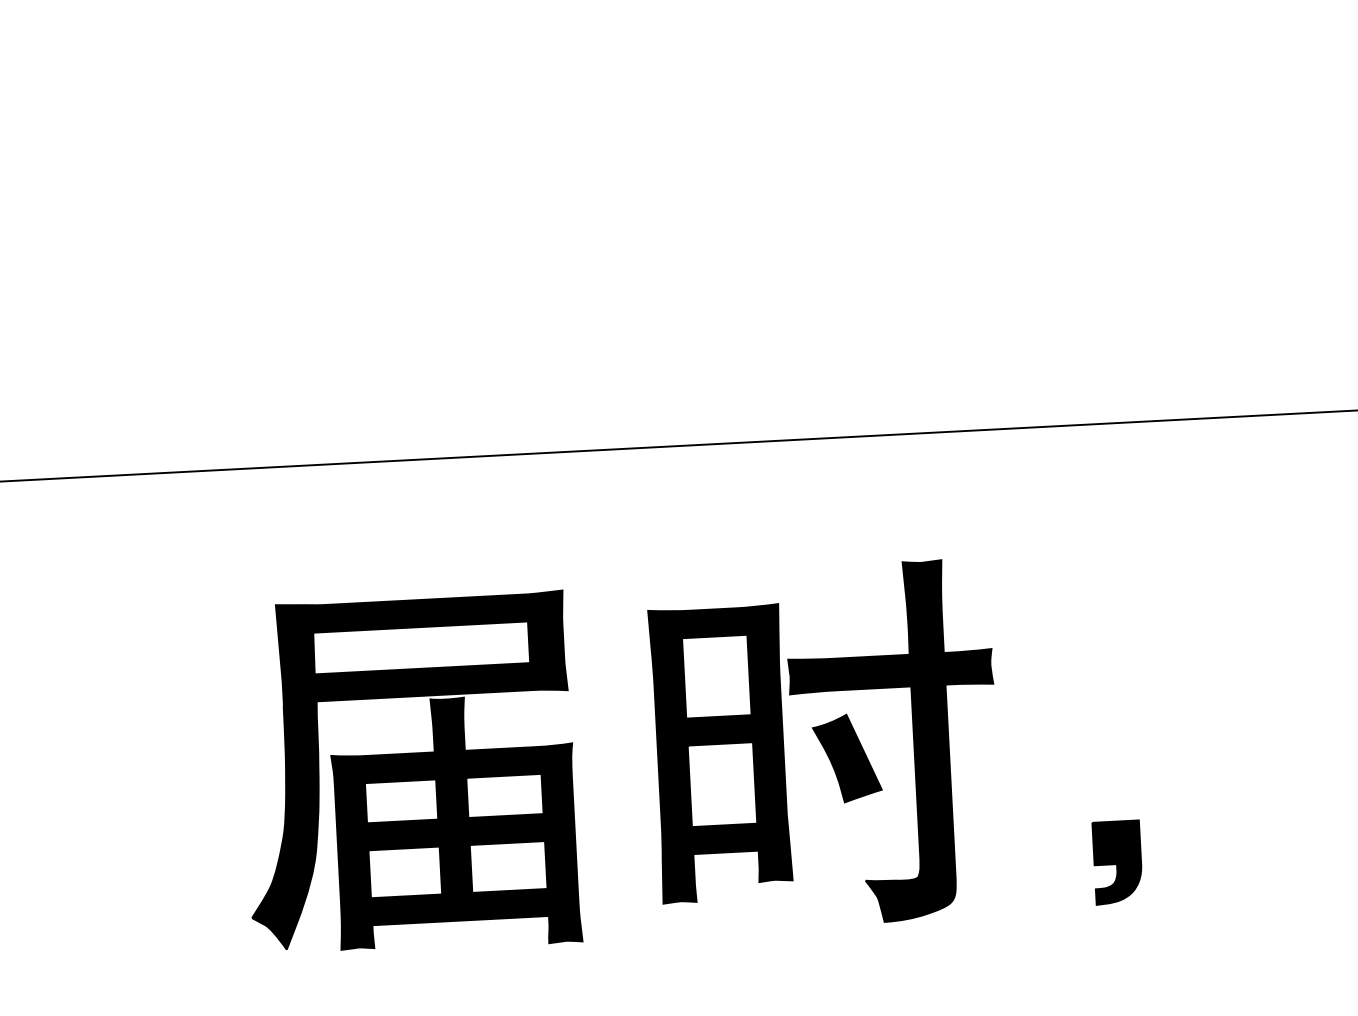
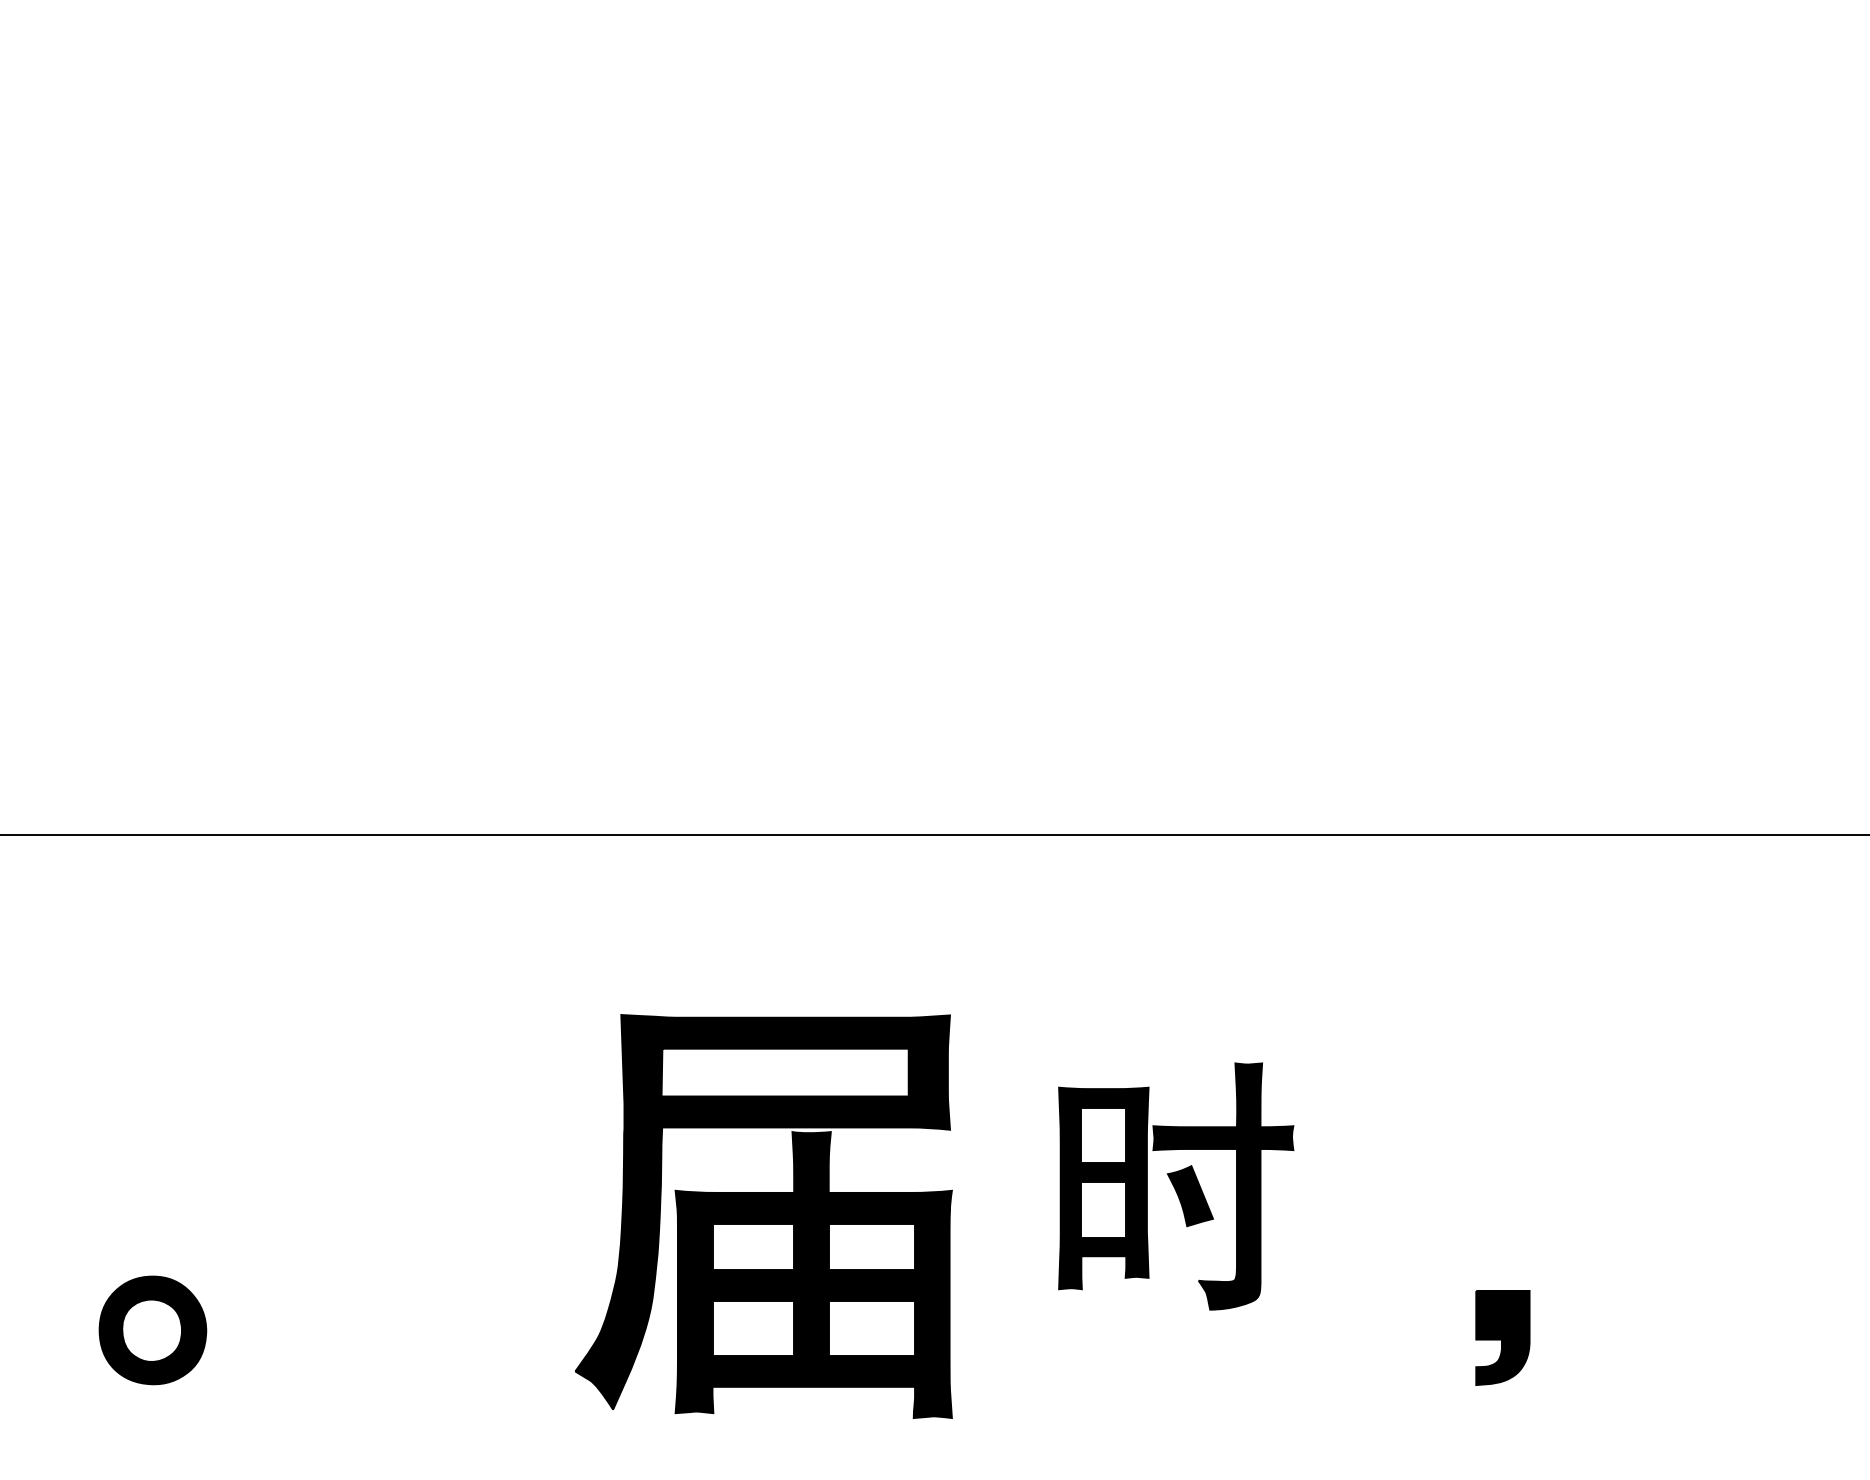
part: (826, 745) -> (1176, 1186), size x0.6
part: (409, 774) -> (763, 1216), moved

